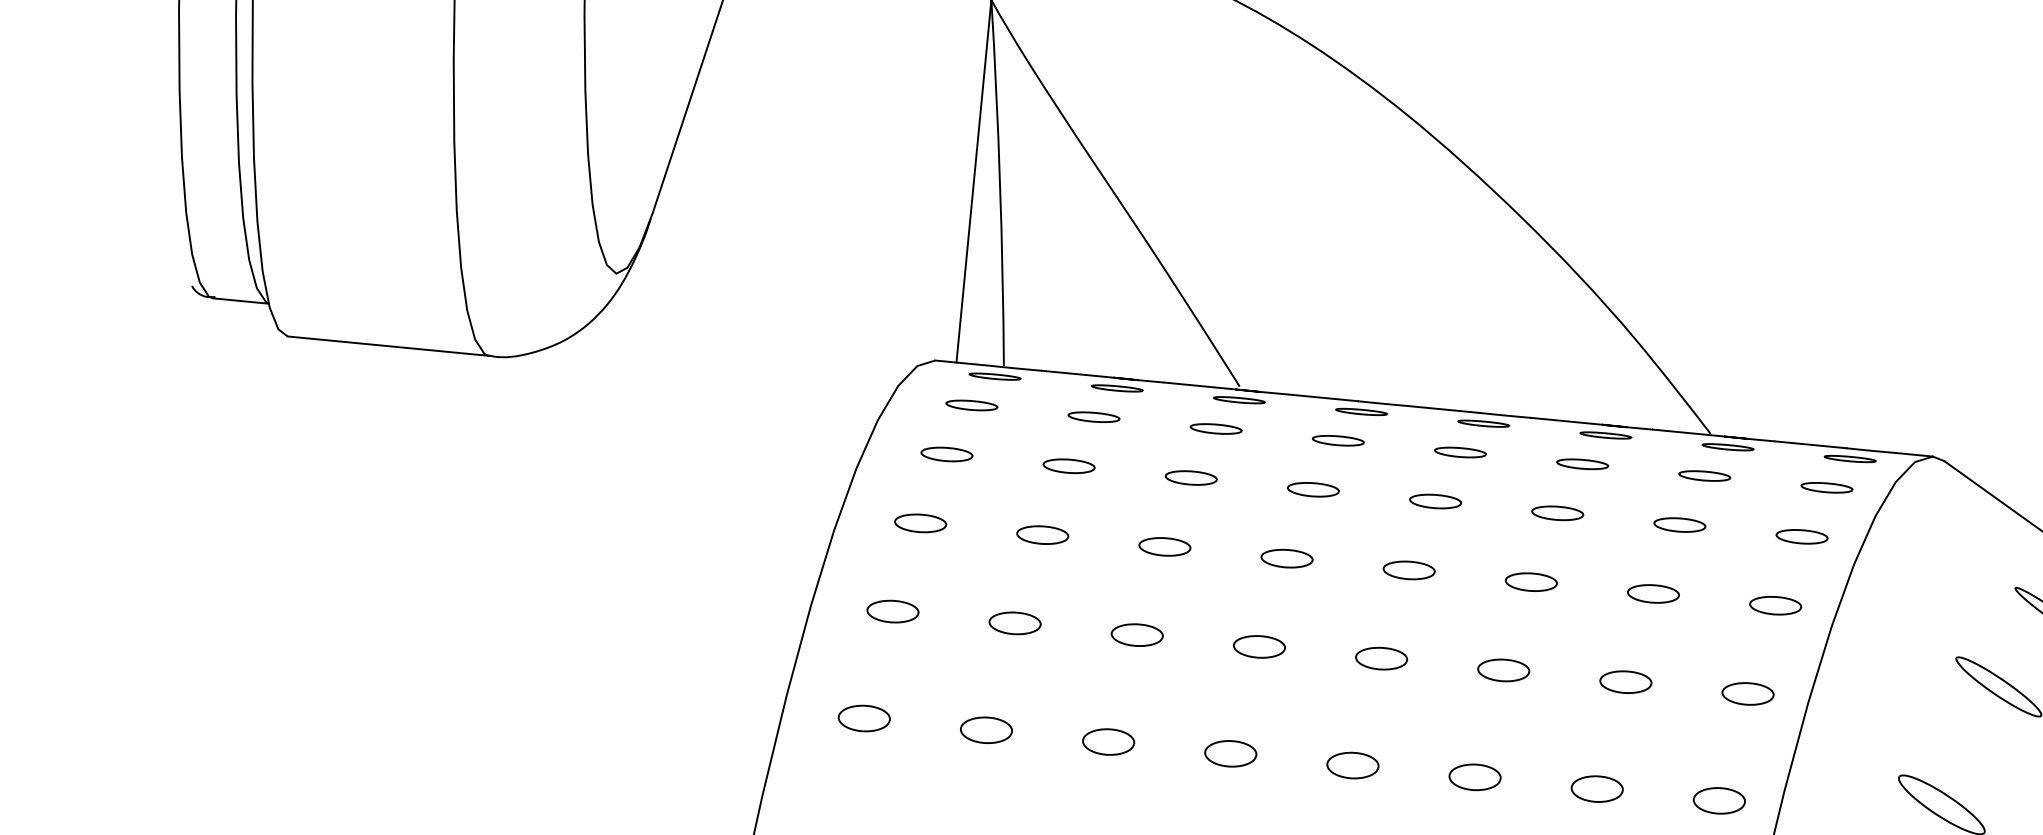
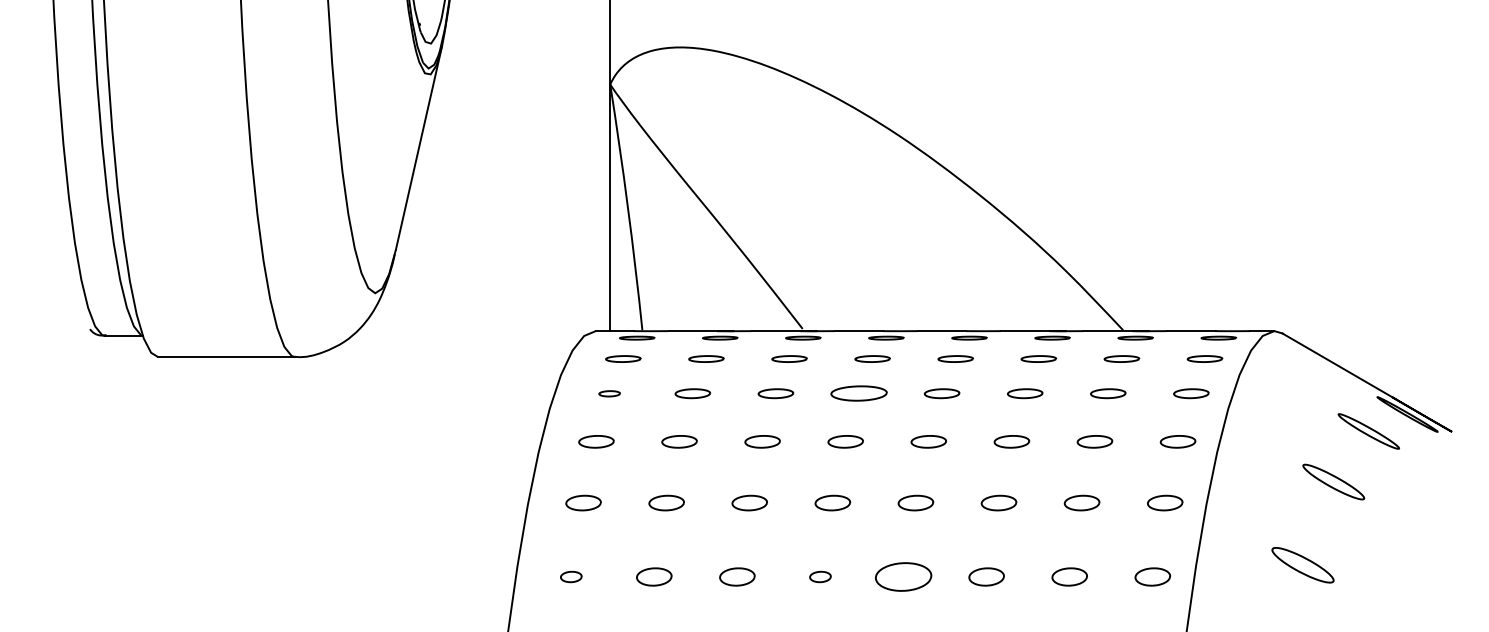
part: (946, 454) -> (609, 393), size x0.6
part: (1312, 489) -> (858, 393), size x1.6
part: (864, 717) -> (571, 576), size x0.6
part: (1230, 753) -> (820, 576), size x0.6
part: (1352, 764) -> (903, 576), size x1.6

